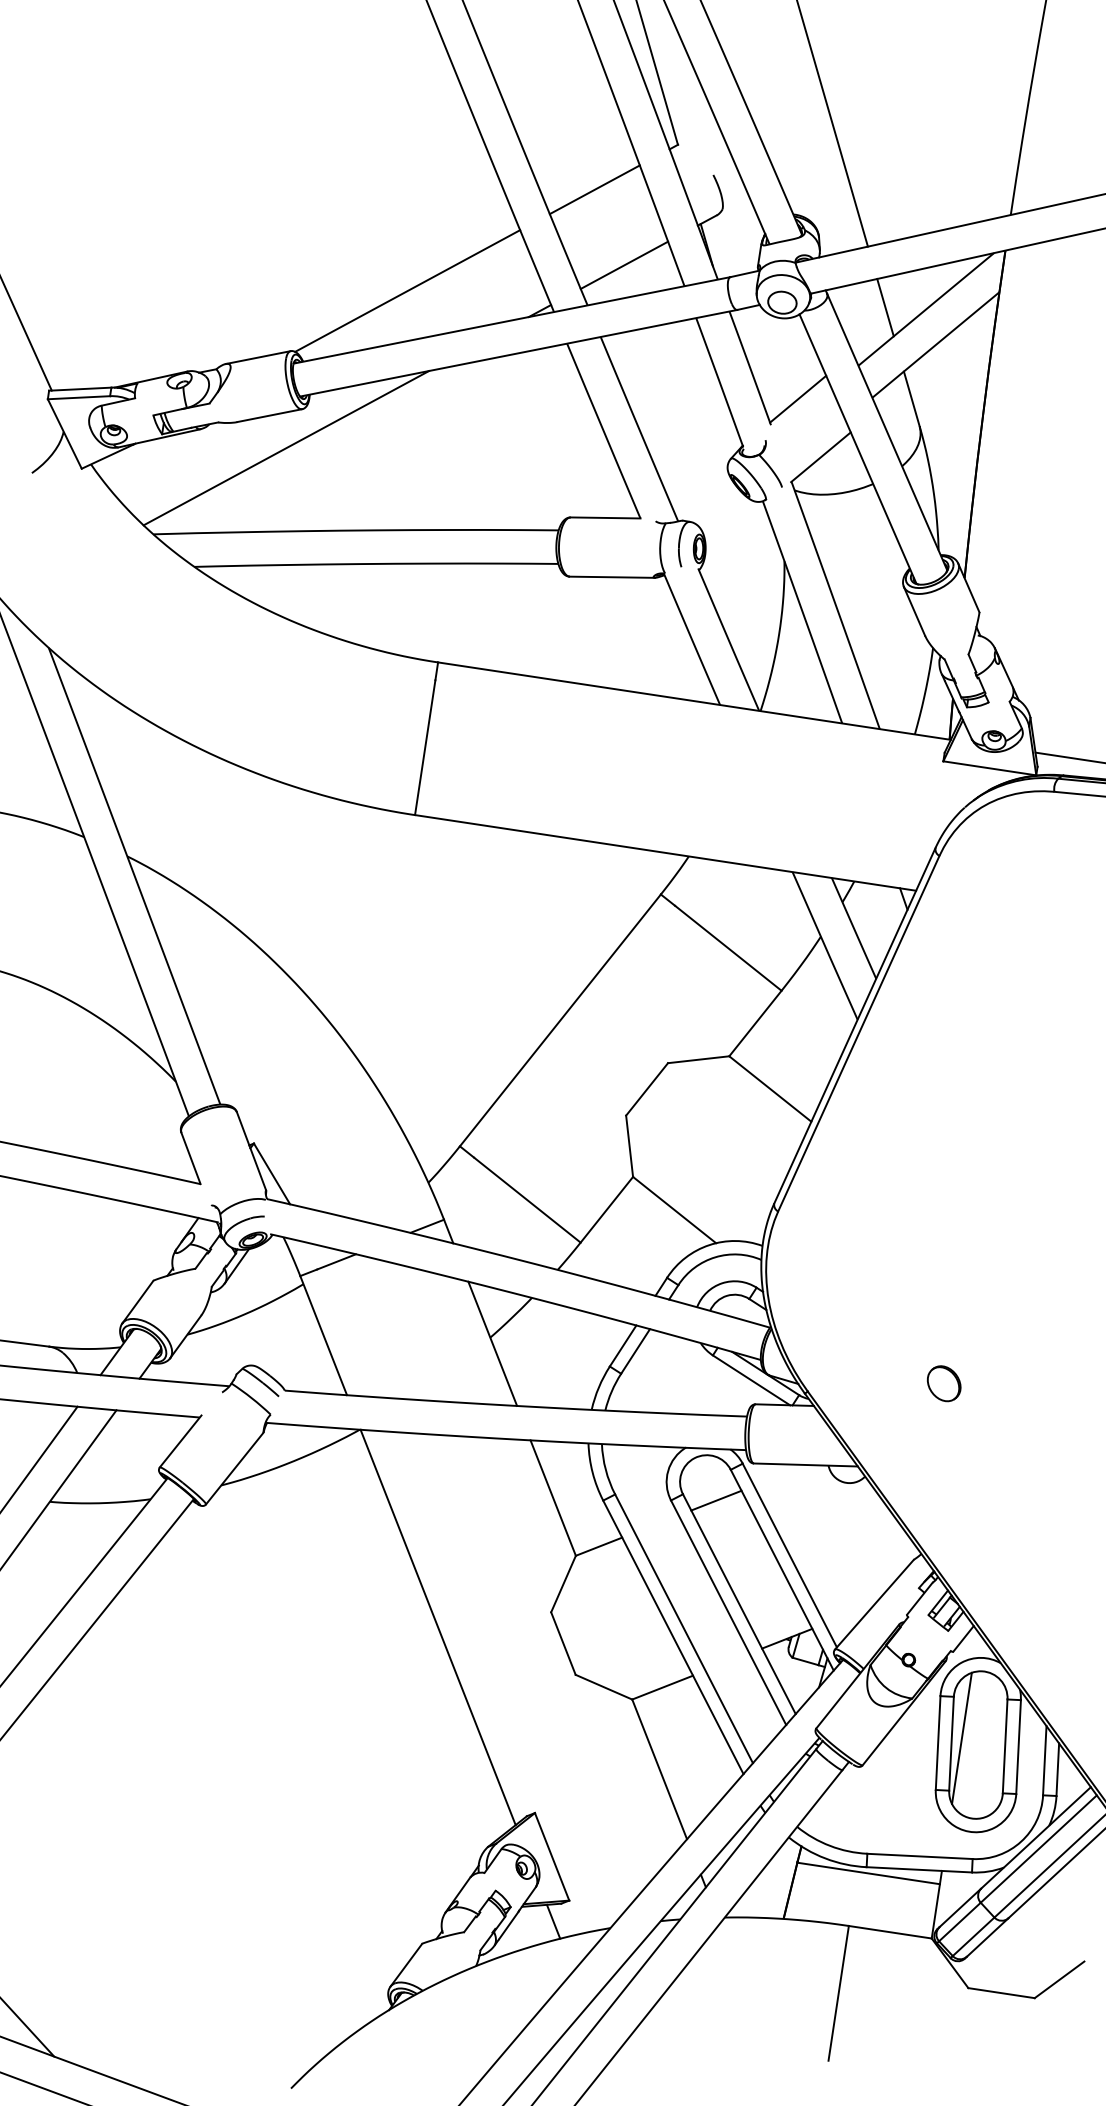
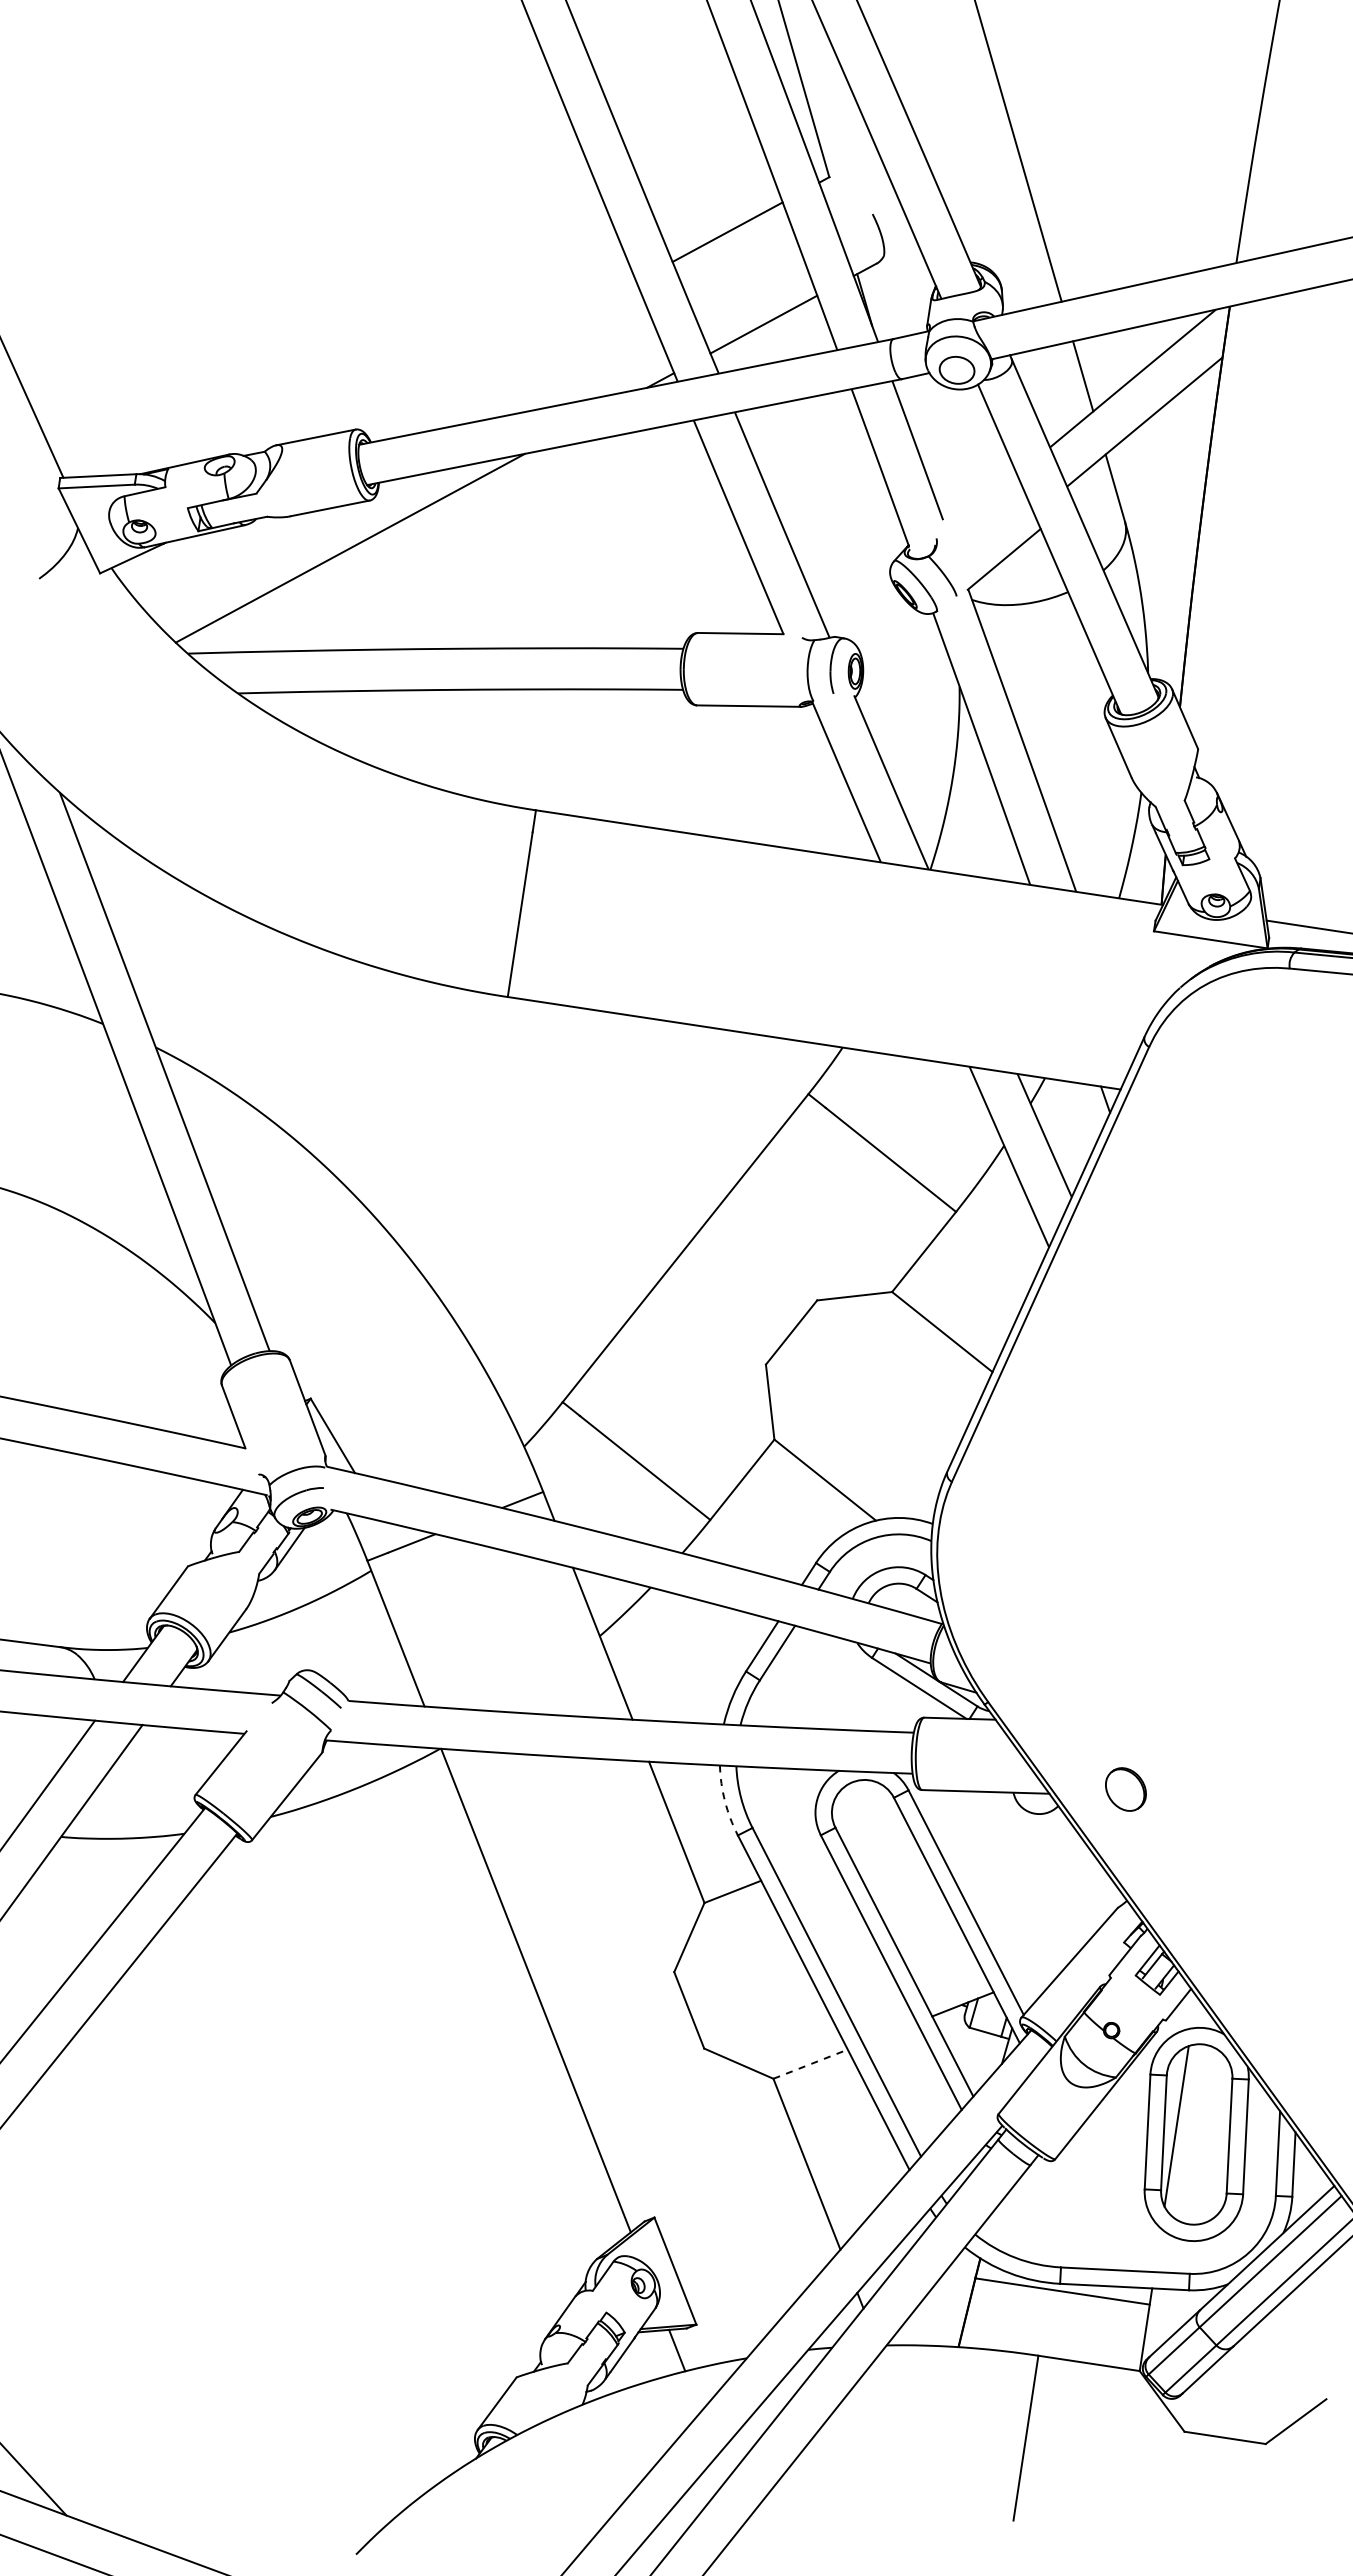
line: (407, 290) -> (498, 355), removed
line: (798, 398) -> (976, 487), removed
part: (943, 1383) -> (1125, 1789), moved
arc: (593, 1472) -> (725, 1801), solid -> dashed
line: (716, 1500) -> (876, 1835), removed
line: (662, 1687) -> (810, 2064), solid -> dashed

